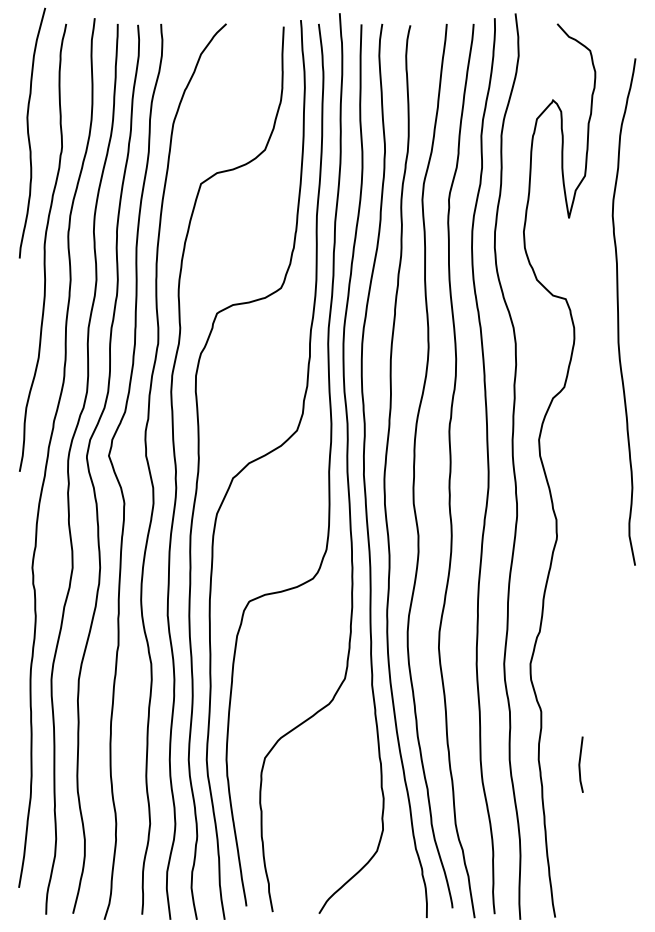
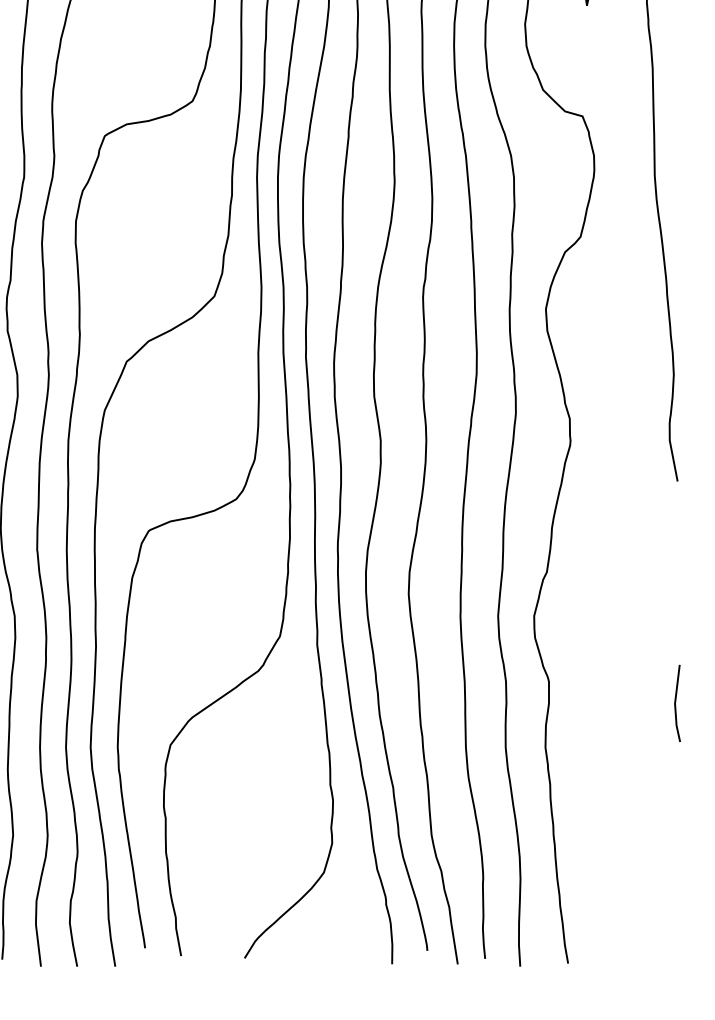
line: (580, 764) -> (676, 703), moved

